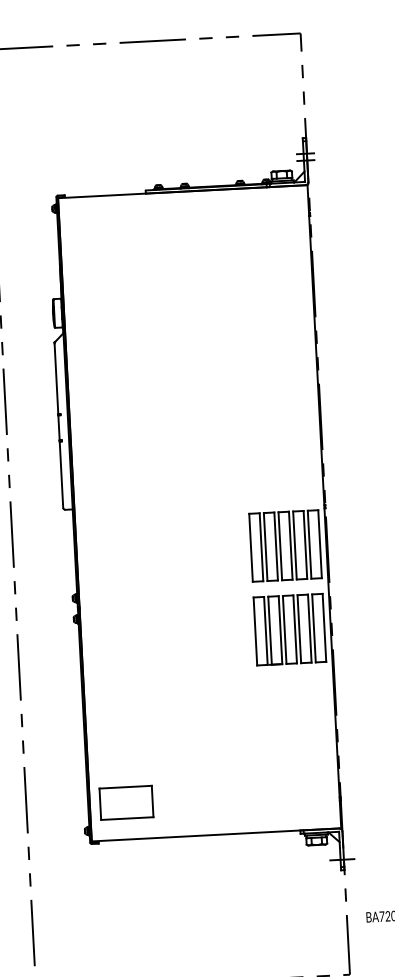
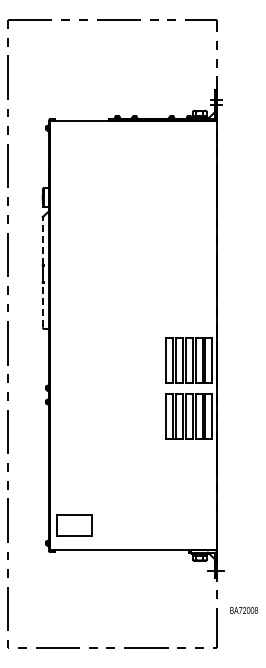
line: (56, 379) -> (42, 241), solid -> dashed
line: (60, 473) -> (42, 304), solid -> dashed

